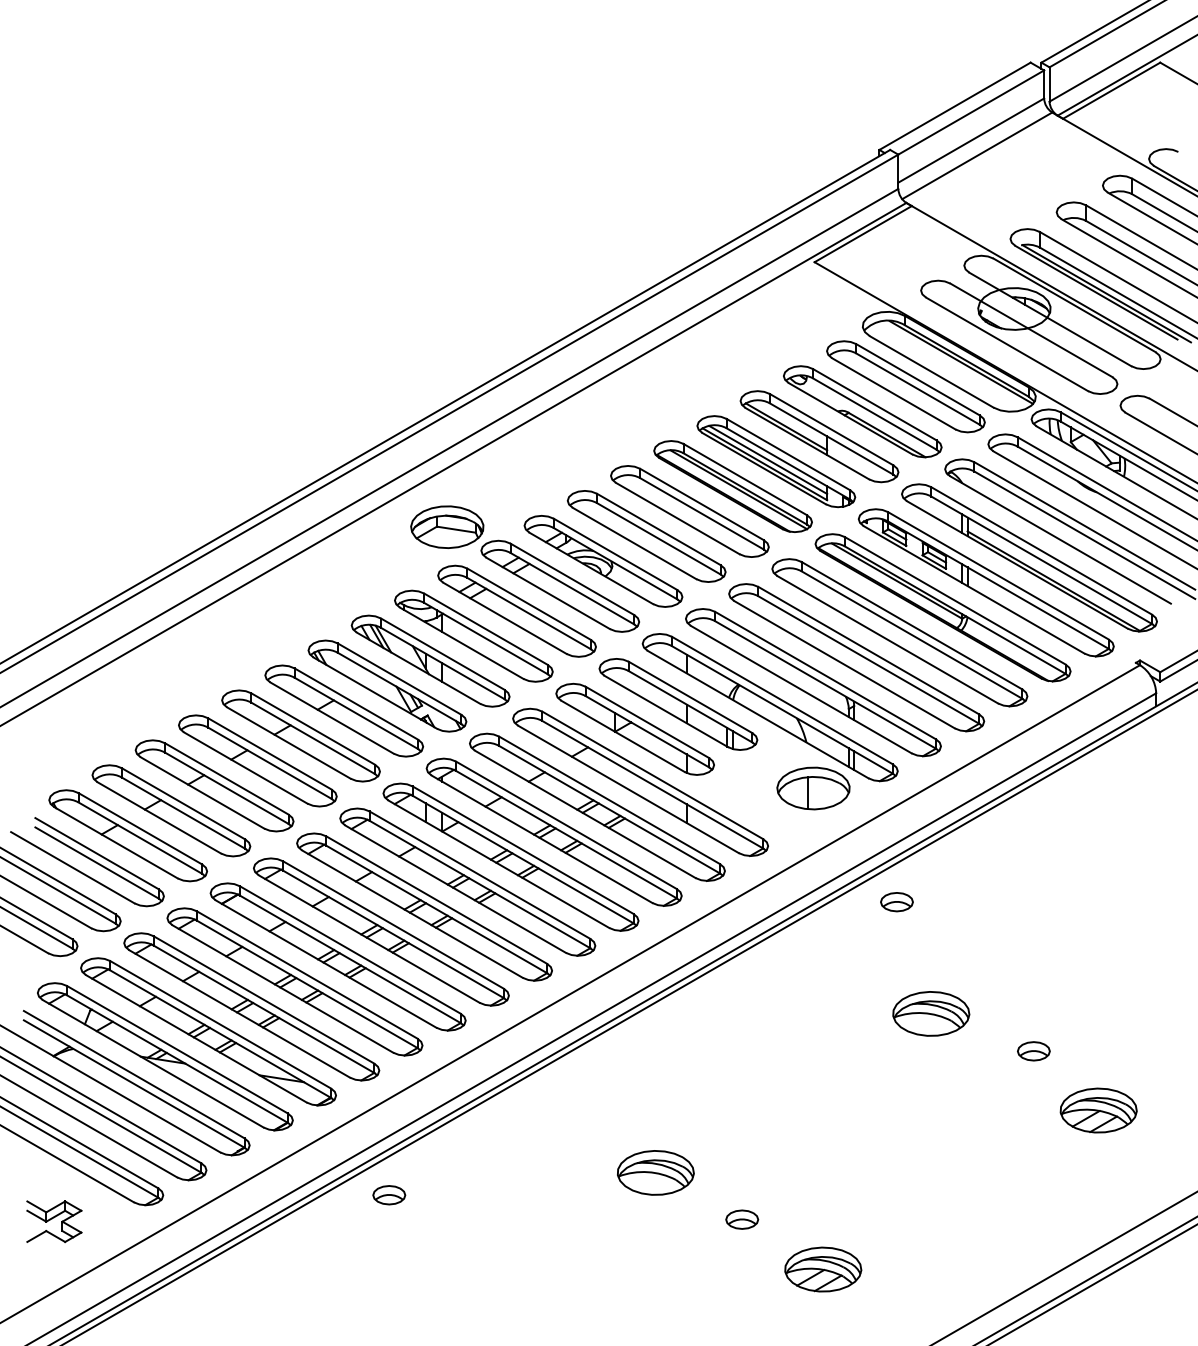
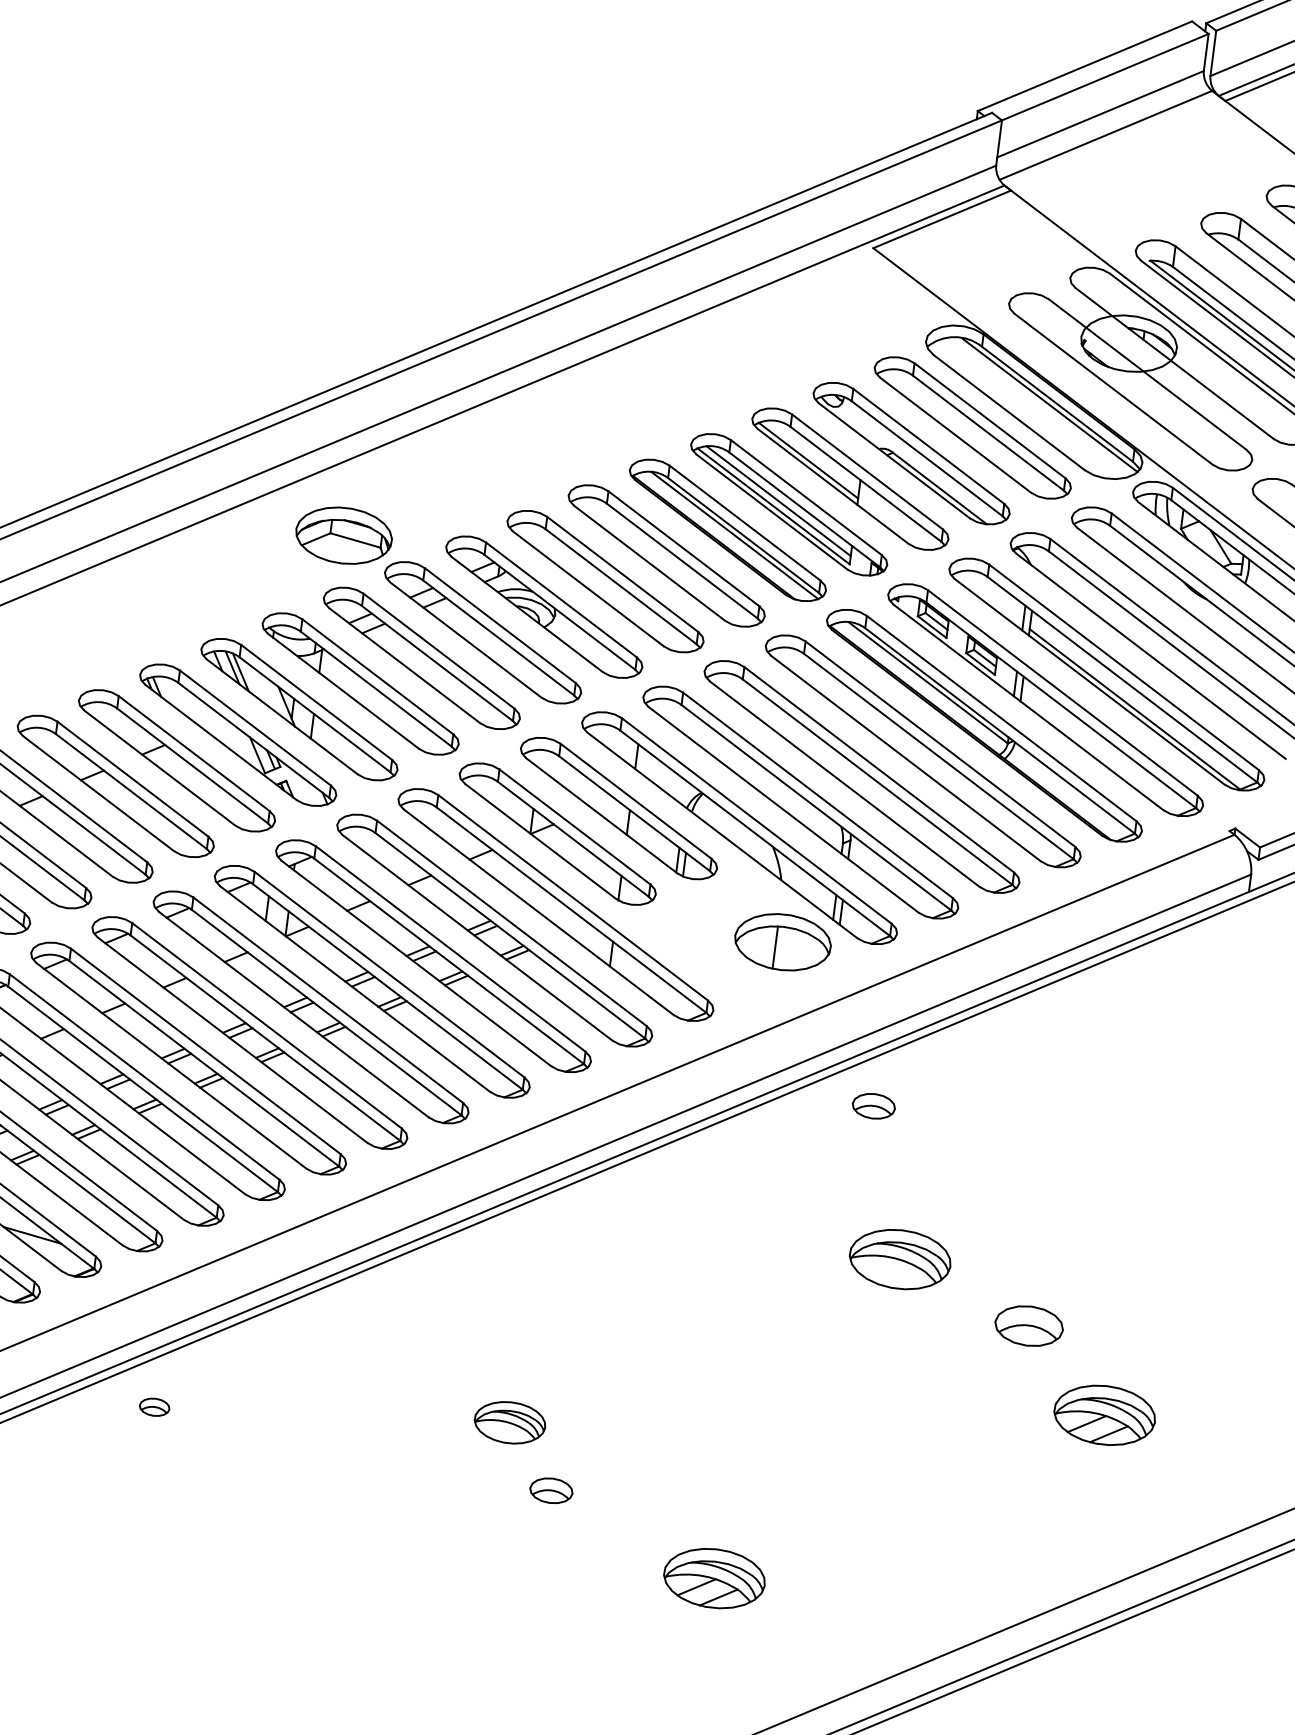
part: (1033, 1051) -> (1028, 1326), size x1.6
part: (655, 1172) -> (509, 1422), size x0.7
part: (389, 1195) -> (154, 1407), size x0.7
part: (742, 1219) -> (551, 1490), moved

